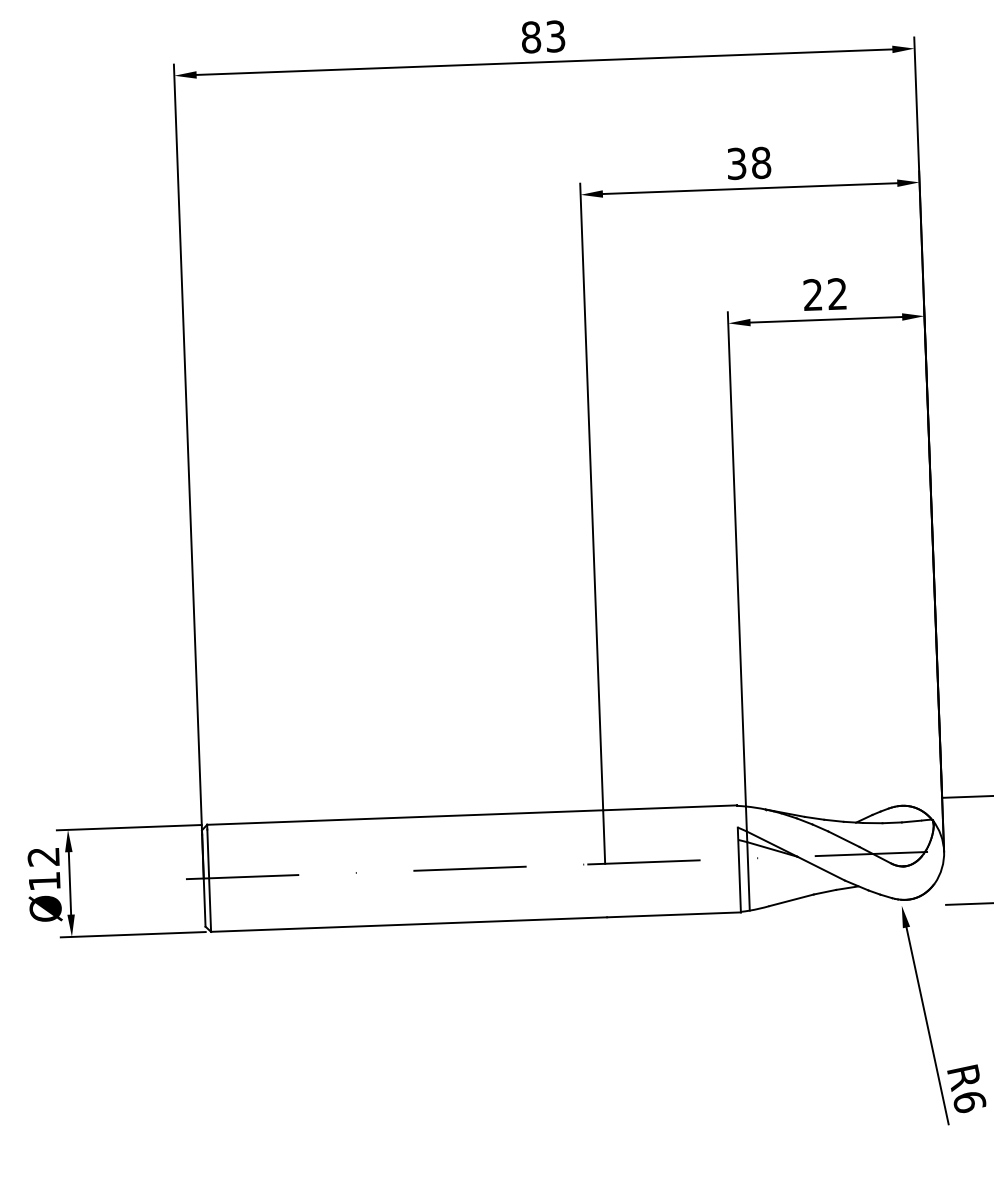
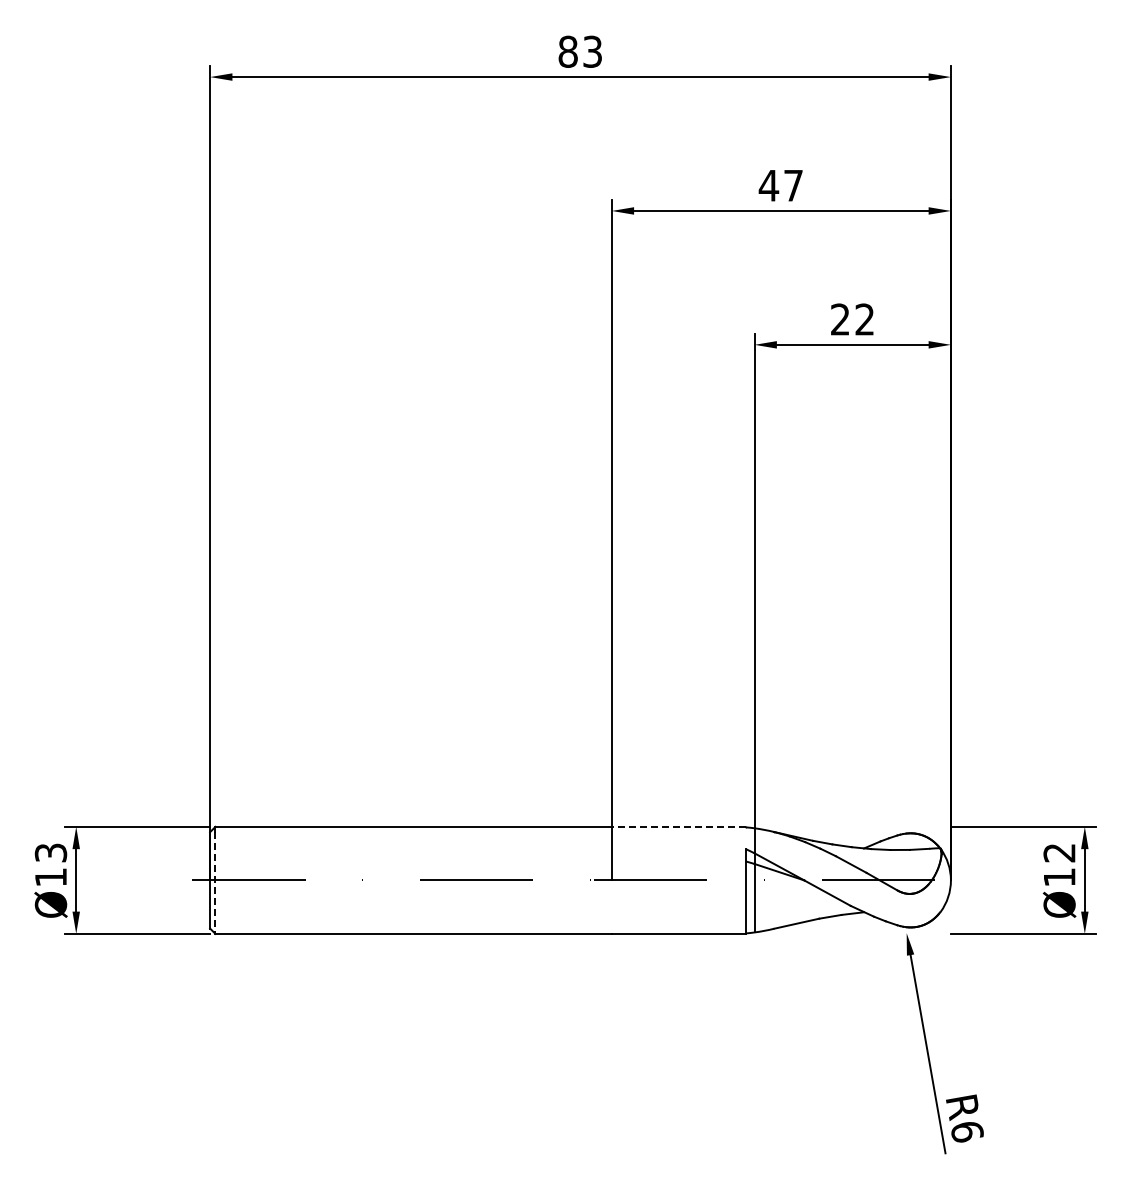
text: (748, 163) -> (780, 185), 38 -> 47
line: (669, 807) -> (678, 826), solid -> dashed
text: (44, 856) -> (51, 852), Ø12 -> Ø13
line: (209, 881) -> (215, 883), solid -> dashed

